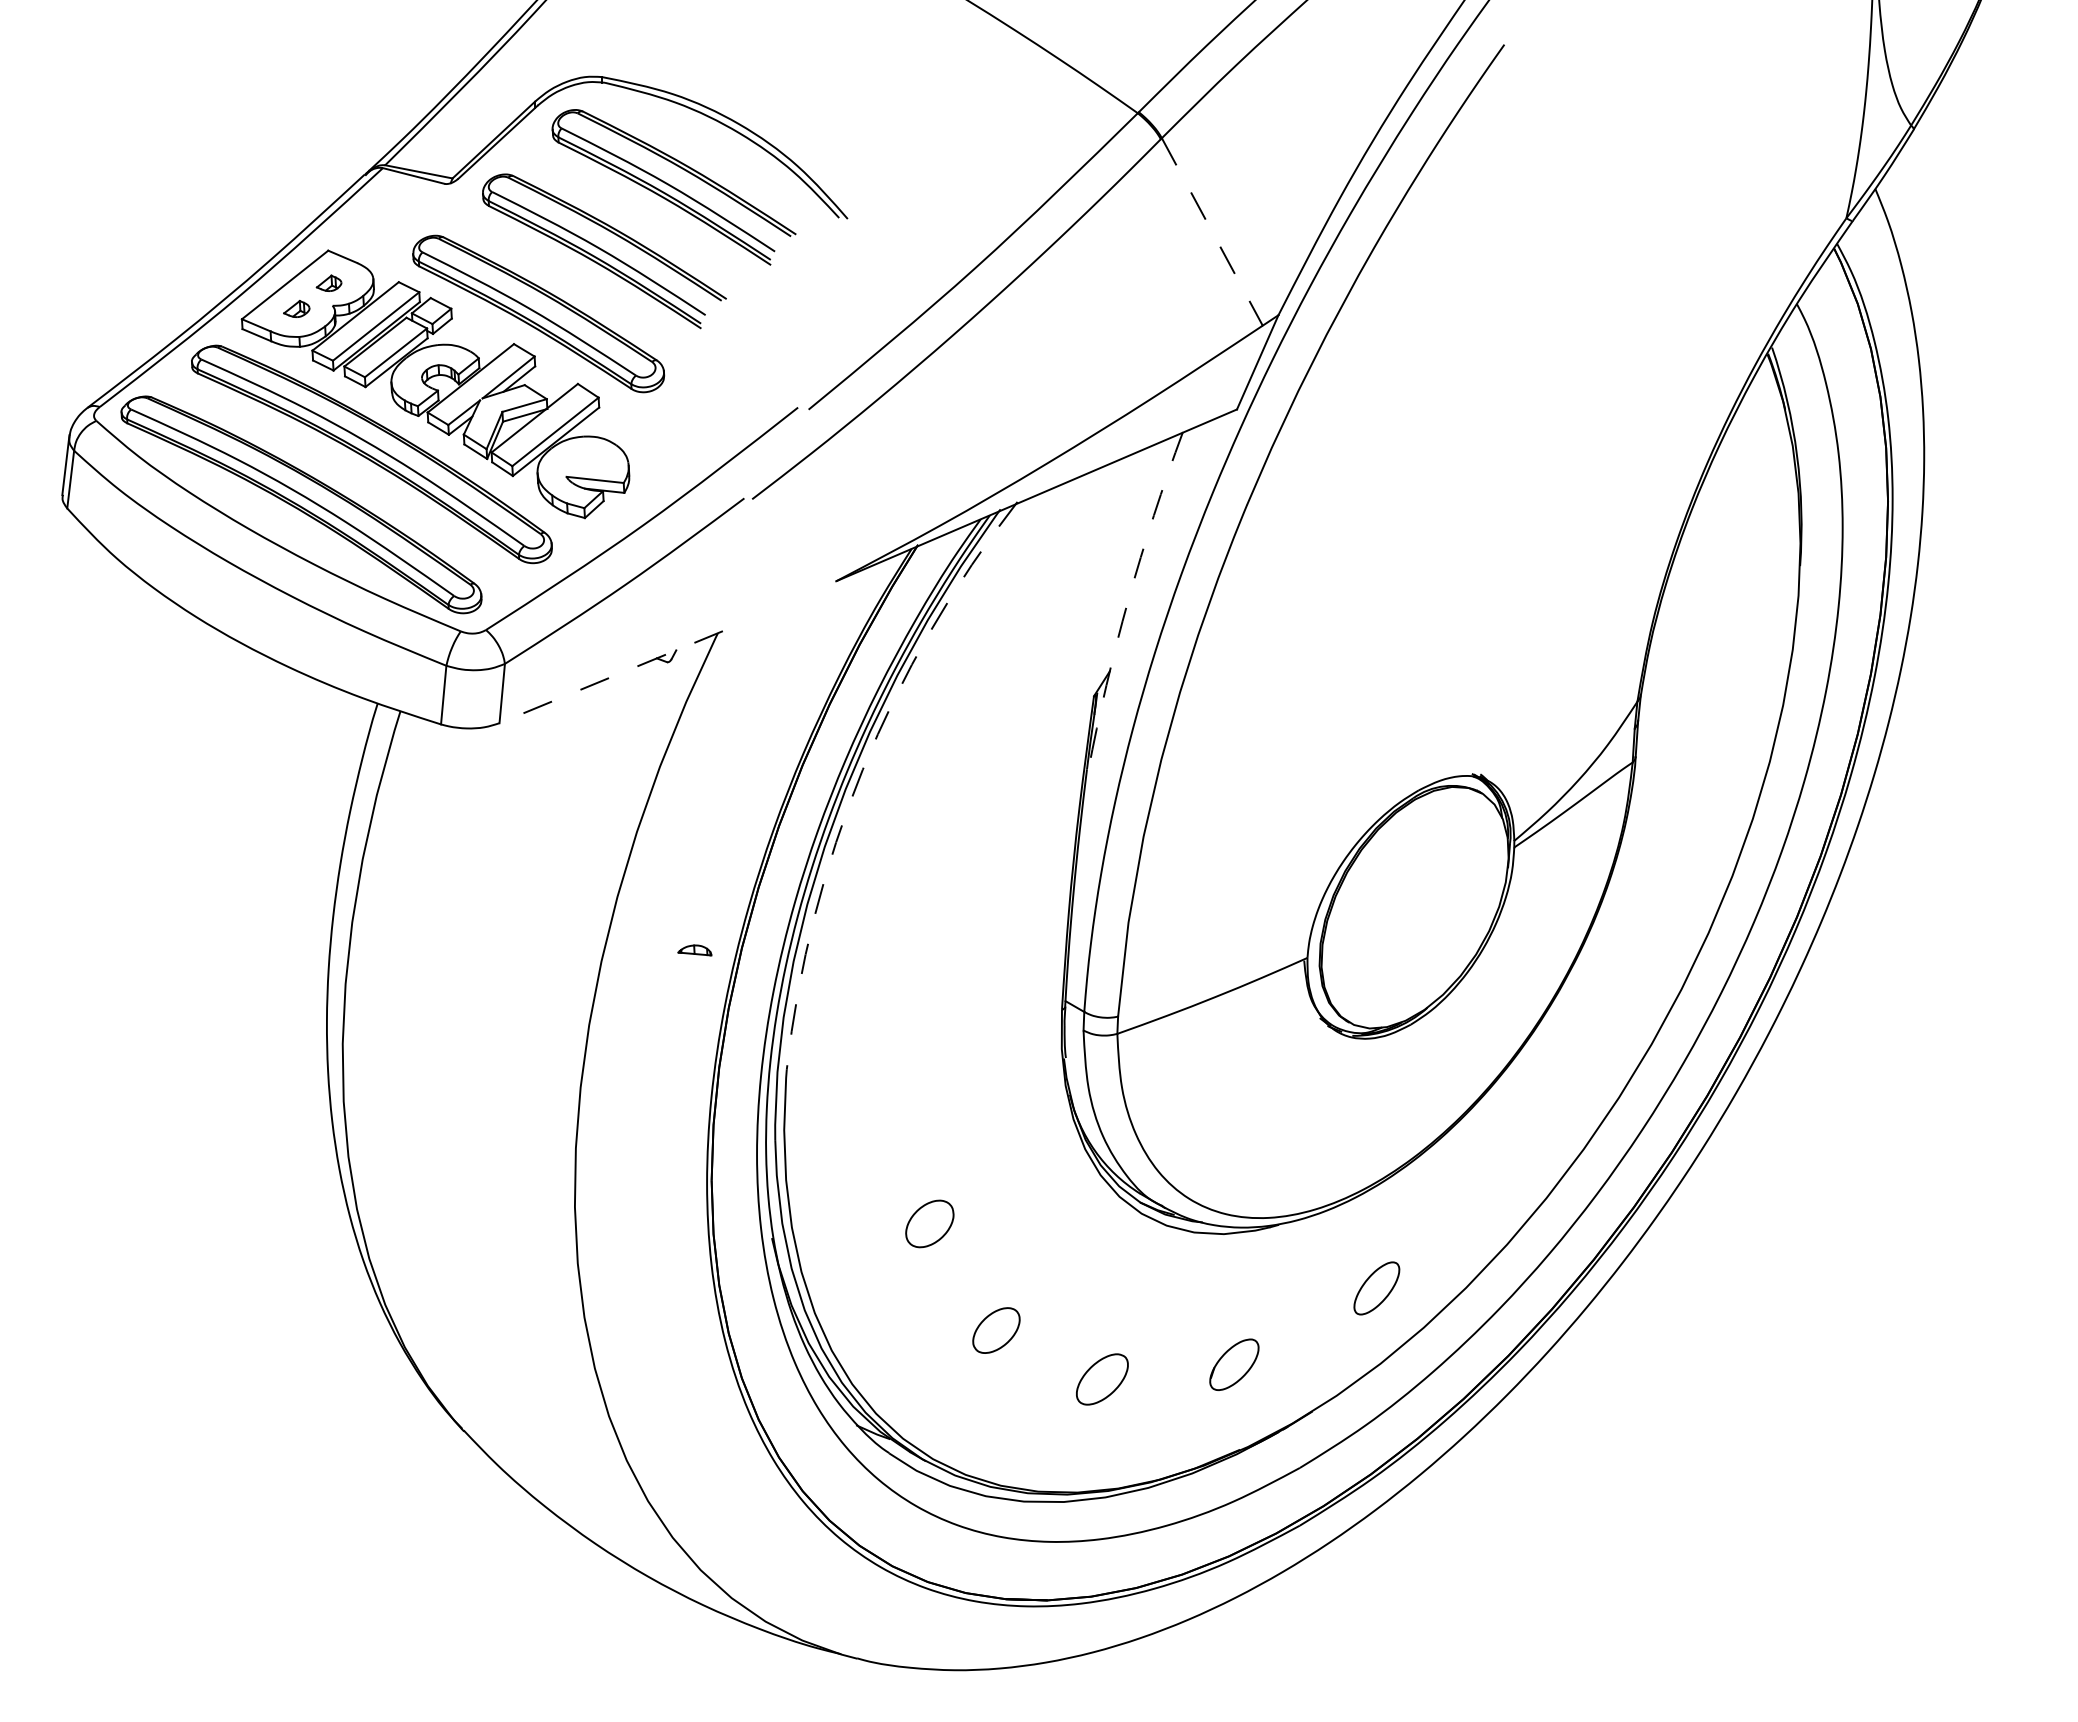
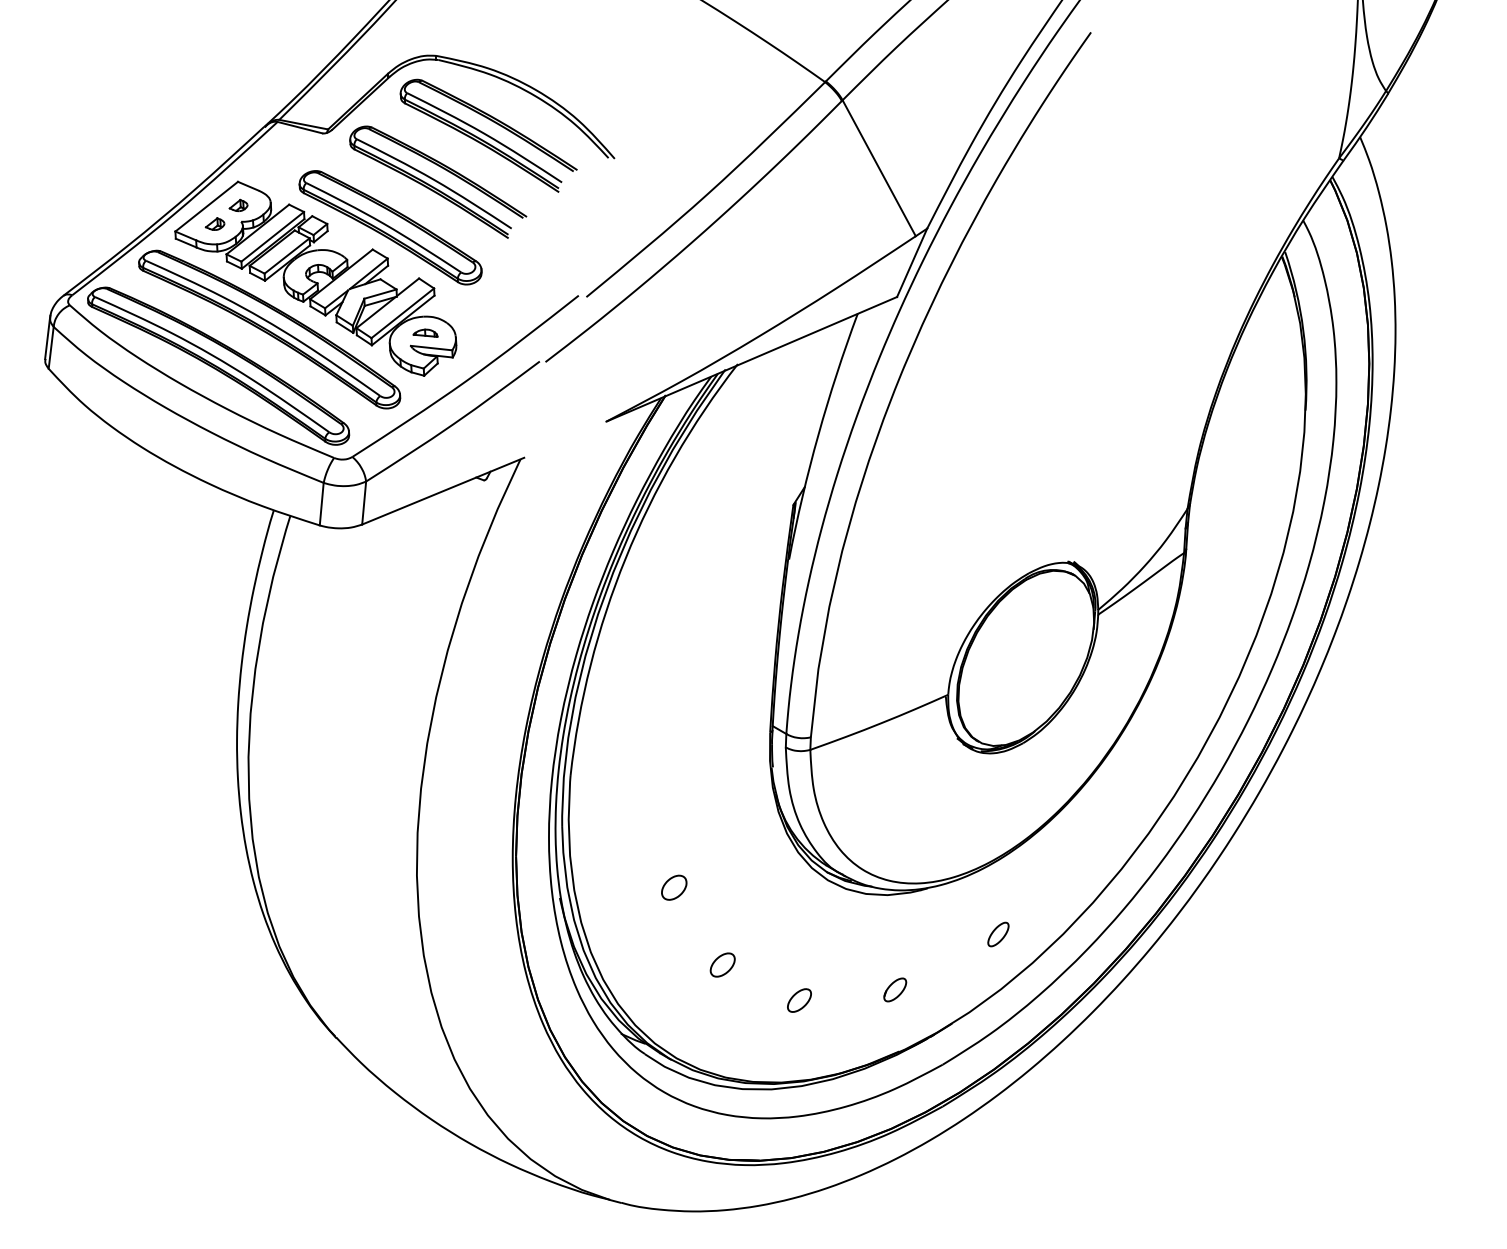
line: (1212, 232) -> (879, 168), dashed -> solid
arc: (1128, 599) -> (818, 434), dashed -> solid
line: (611, 677) -> (443, 491), dashed -> solid
arc: (862, 769) -> (625, 558), dashed -> solid
part: (694, 950) -> (425, 333), moved
part: (929, 1223) -> (674, 887), size x0.71
part: (1376, 1288) -> (998, 934), size x0.62
part: (996, 1330) -> (722, 965), size x0.71
part: (1234, 1364) -> (895, 989), size x0.62
part: (1102, 1379) -> (799, 1000), size x0.62

